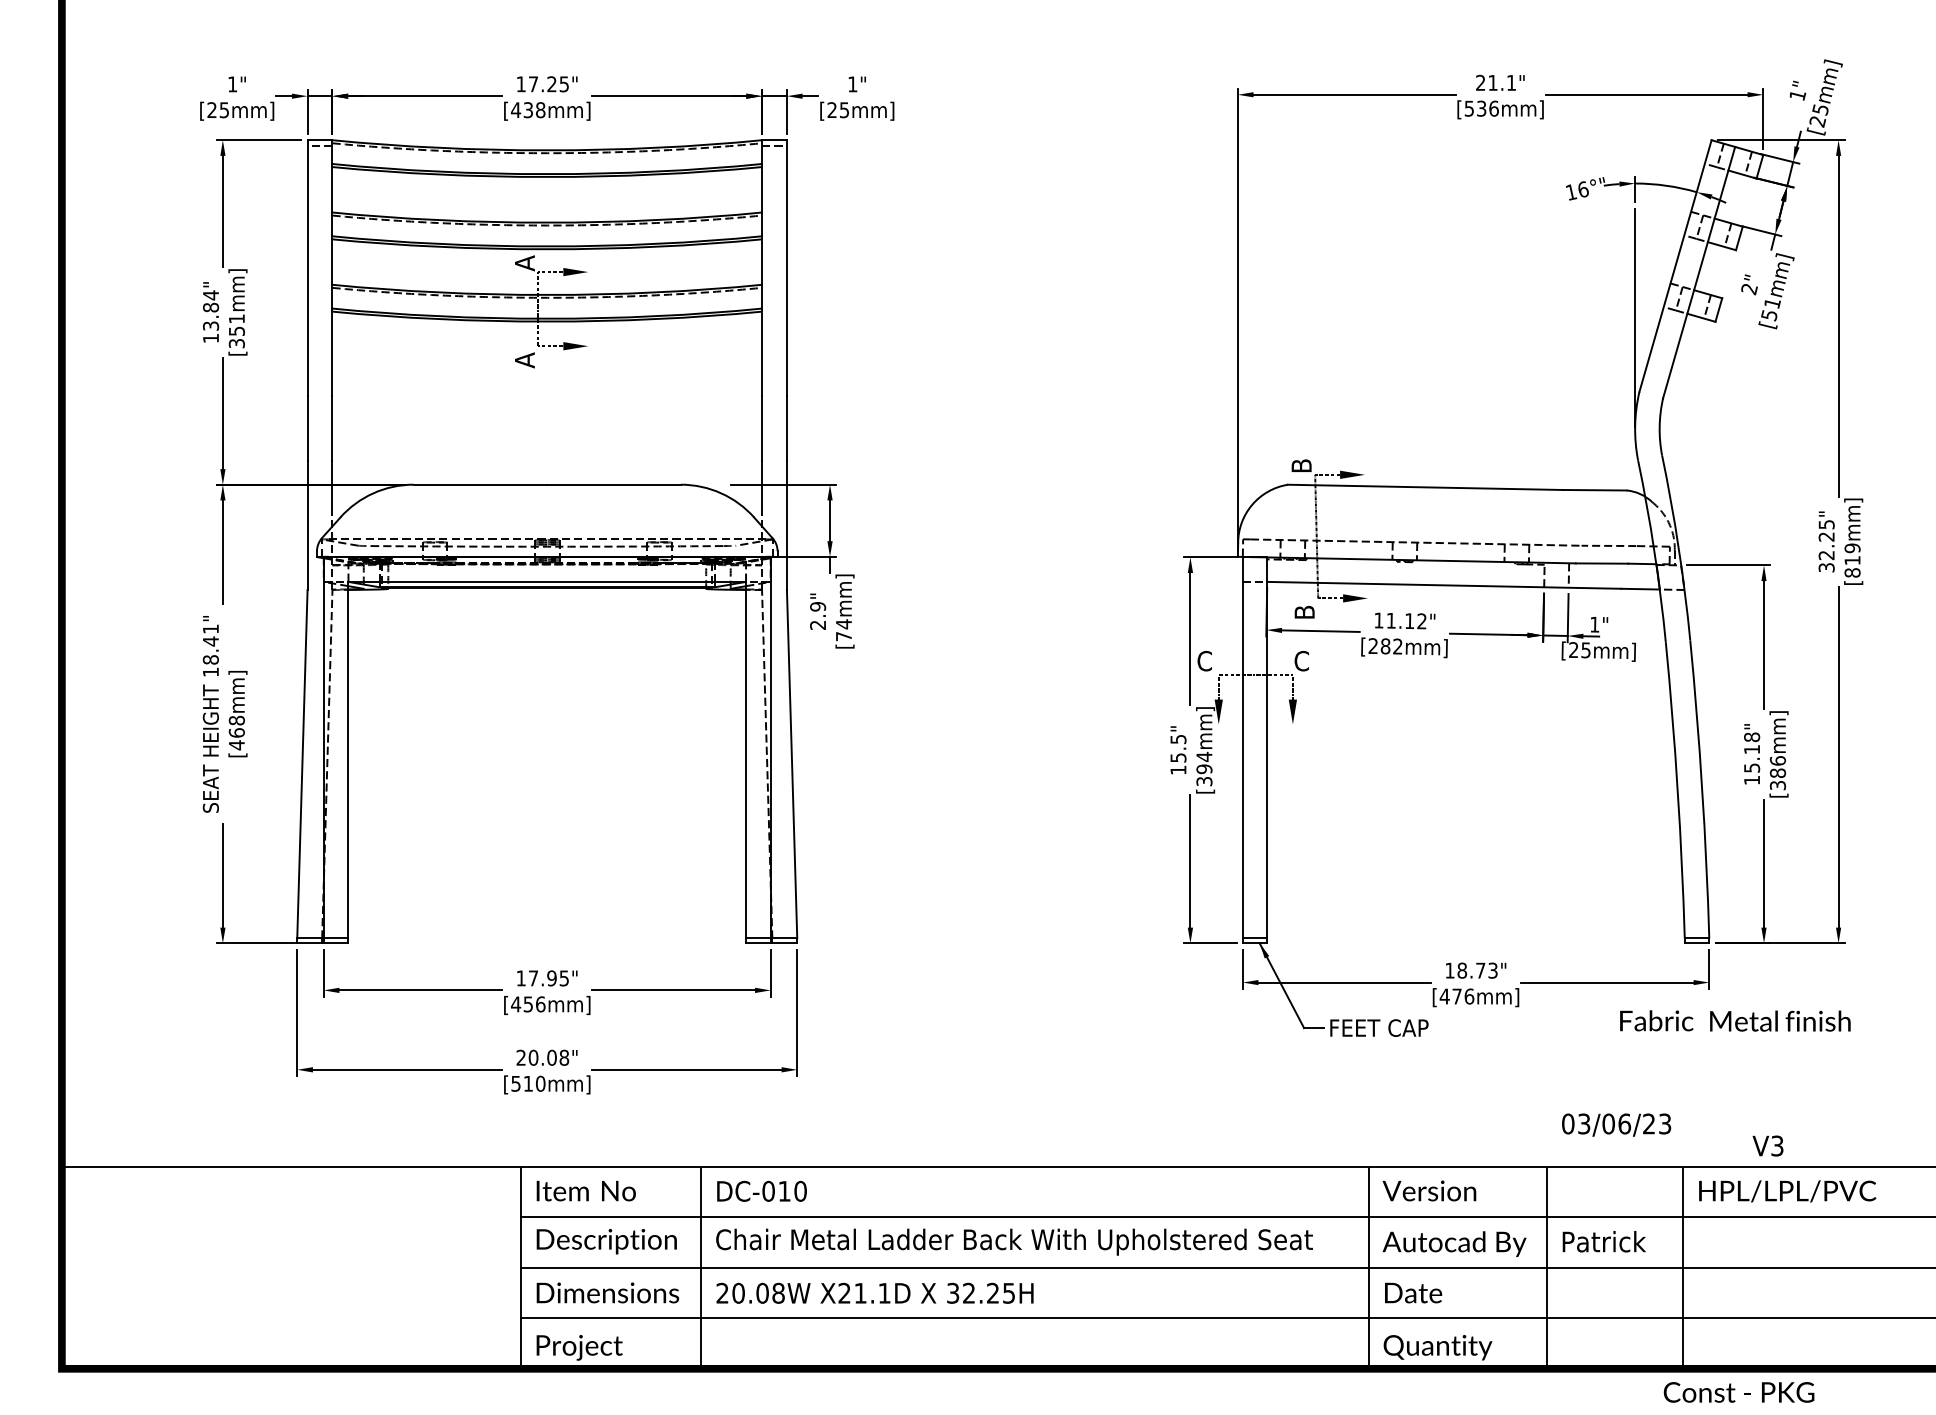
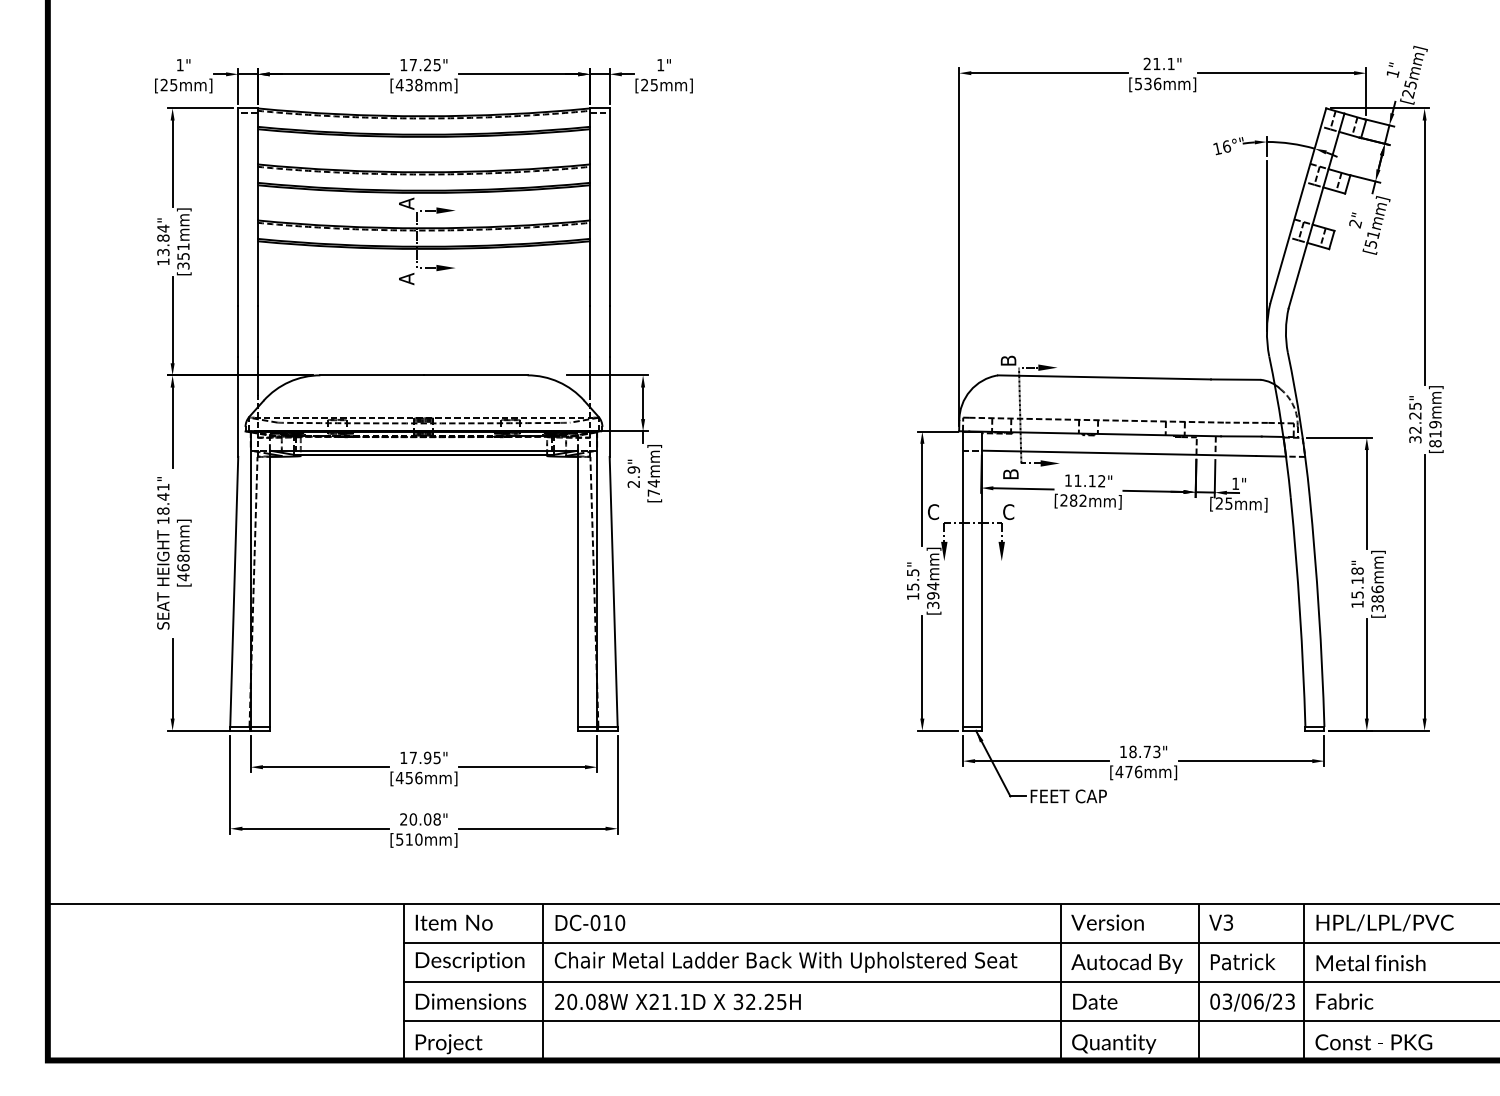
text: (1656, 1020) -> (1344, 1001), moved
text: (1780, 1020) -> (1371, 962), moved
text: (1616, 1124) -> (1252, 1002), moved
text: (1767, 1145) -> (1220, 922), moved
text: (1738, 1392) -> (1373, 1042), moved

